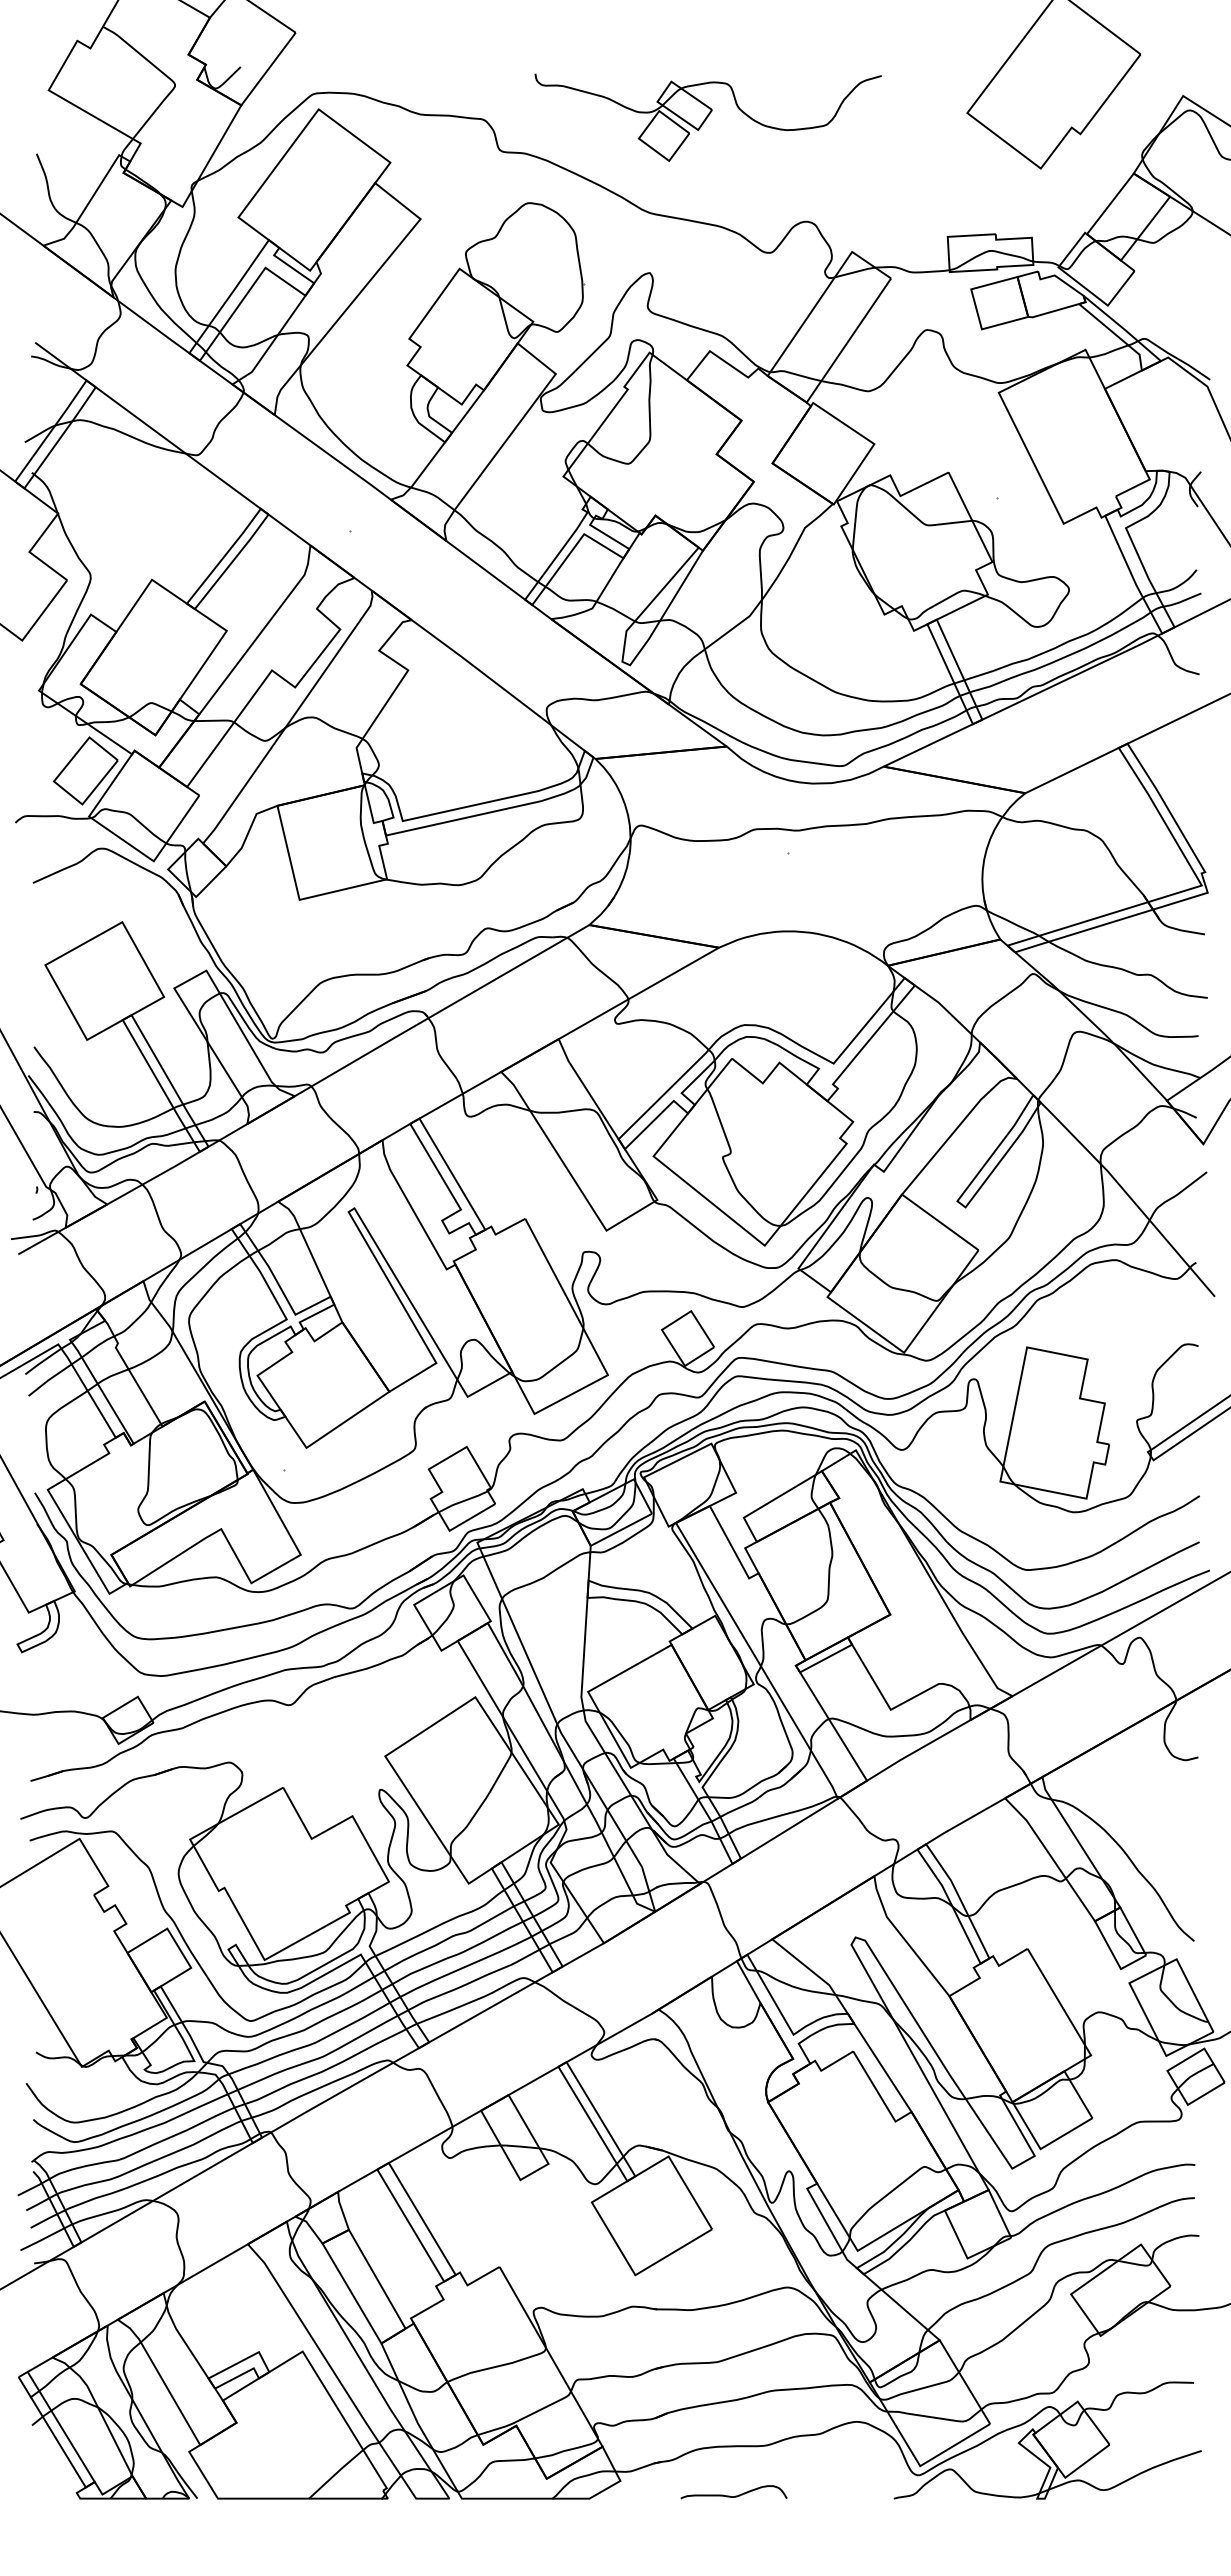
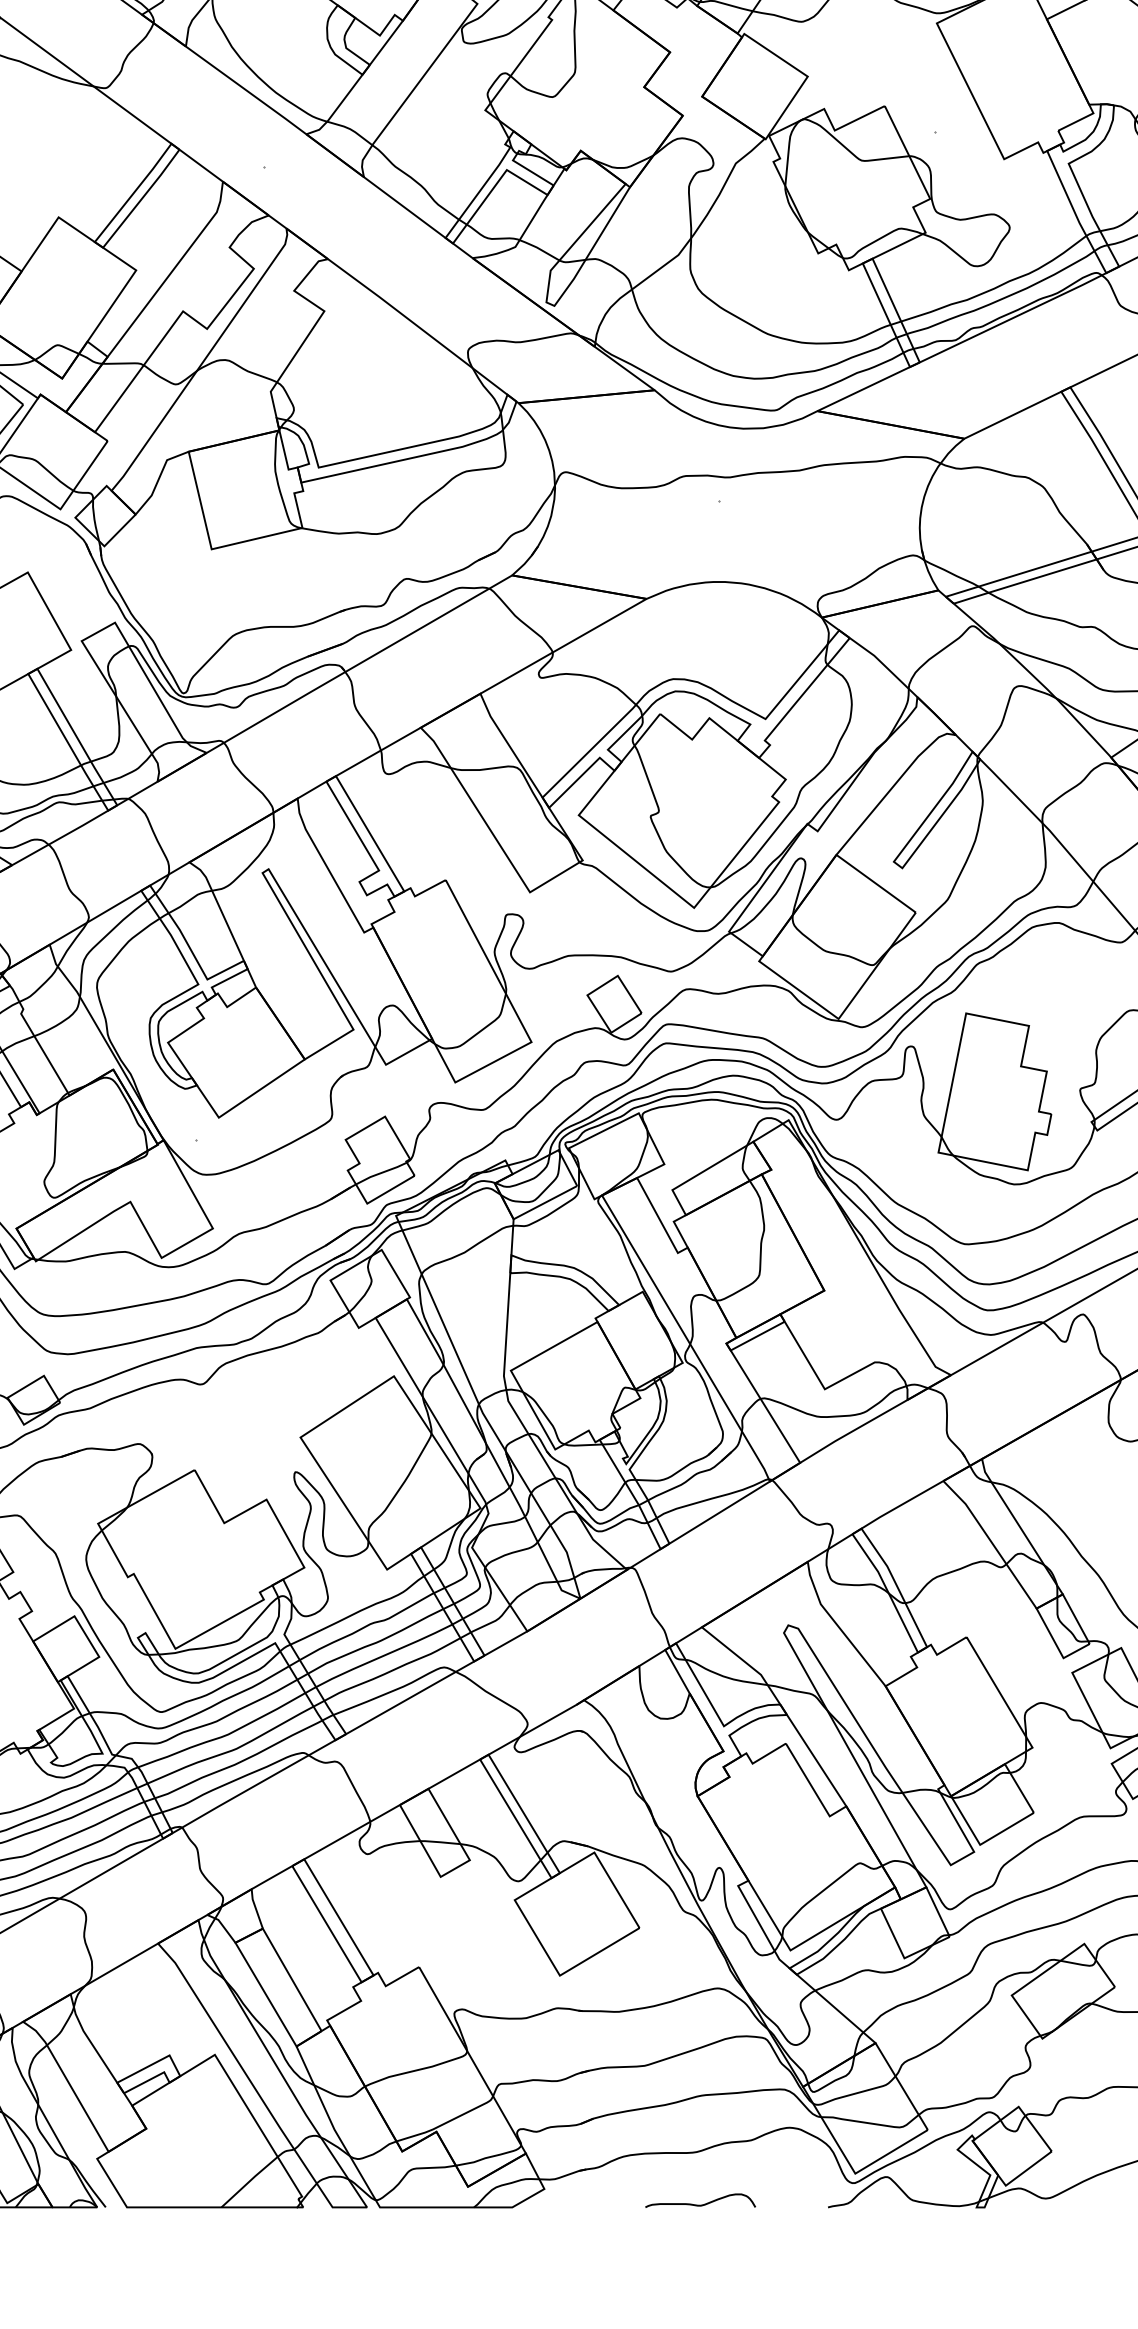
curve: (735, 2495) -> (702, 2204), moved

